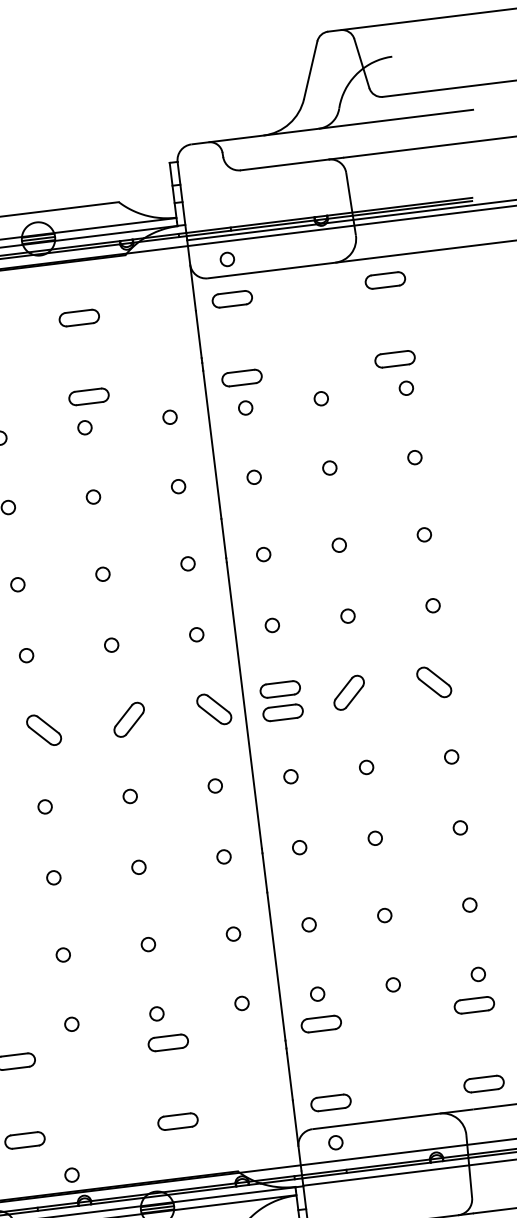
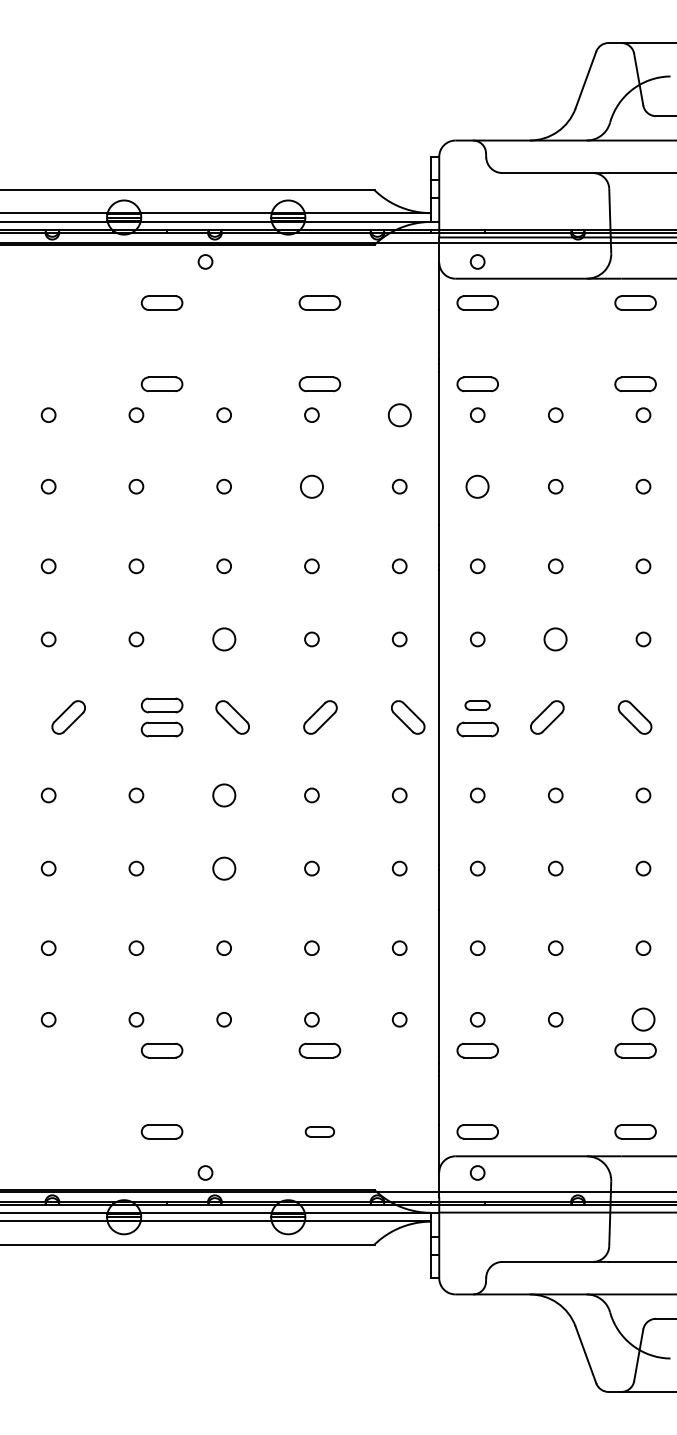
circle: (169, 416) -> (399, 414), size x1.6
circle: (253, 477) -> (477, 486), size x1.6
circle: (93, 496) -> (311, 486), size x1.6
circle: (347, 616) -> (555, 639), size x1.6
circle: (25, 655) -> (223, 639), size x1.6
part: (280, 689) -> (477, 705), size x0.6
circle: (44, 807) -> (223, 795), size x1.6
circle: (53, 877) -> (223, 868), size x1.6
circle: (478, 974) -> (643, 1019), size x1.6
part: (177, 1121) -> (319, 1131), size x0.7

